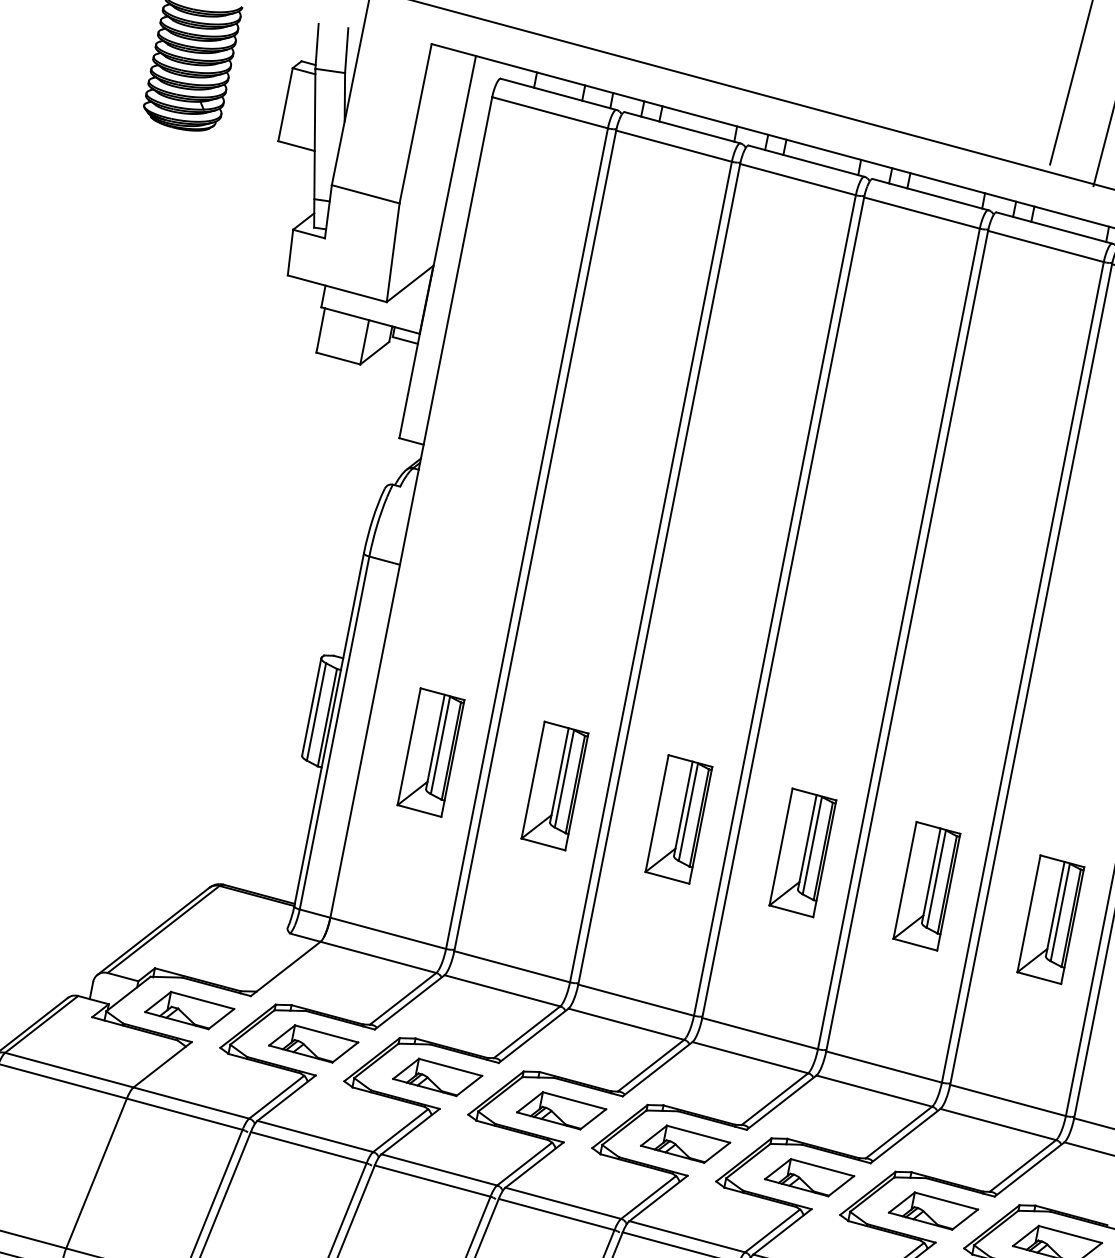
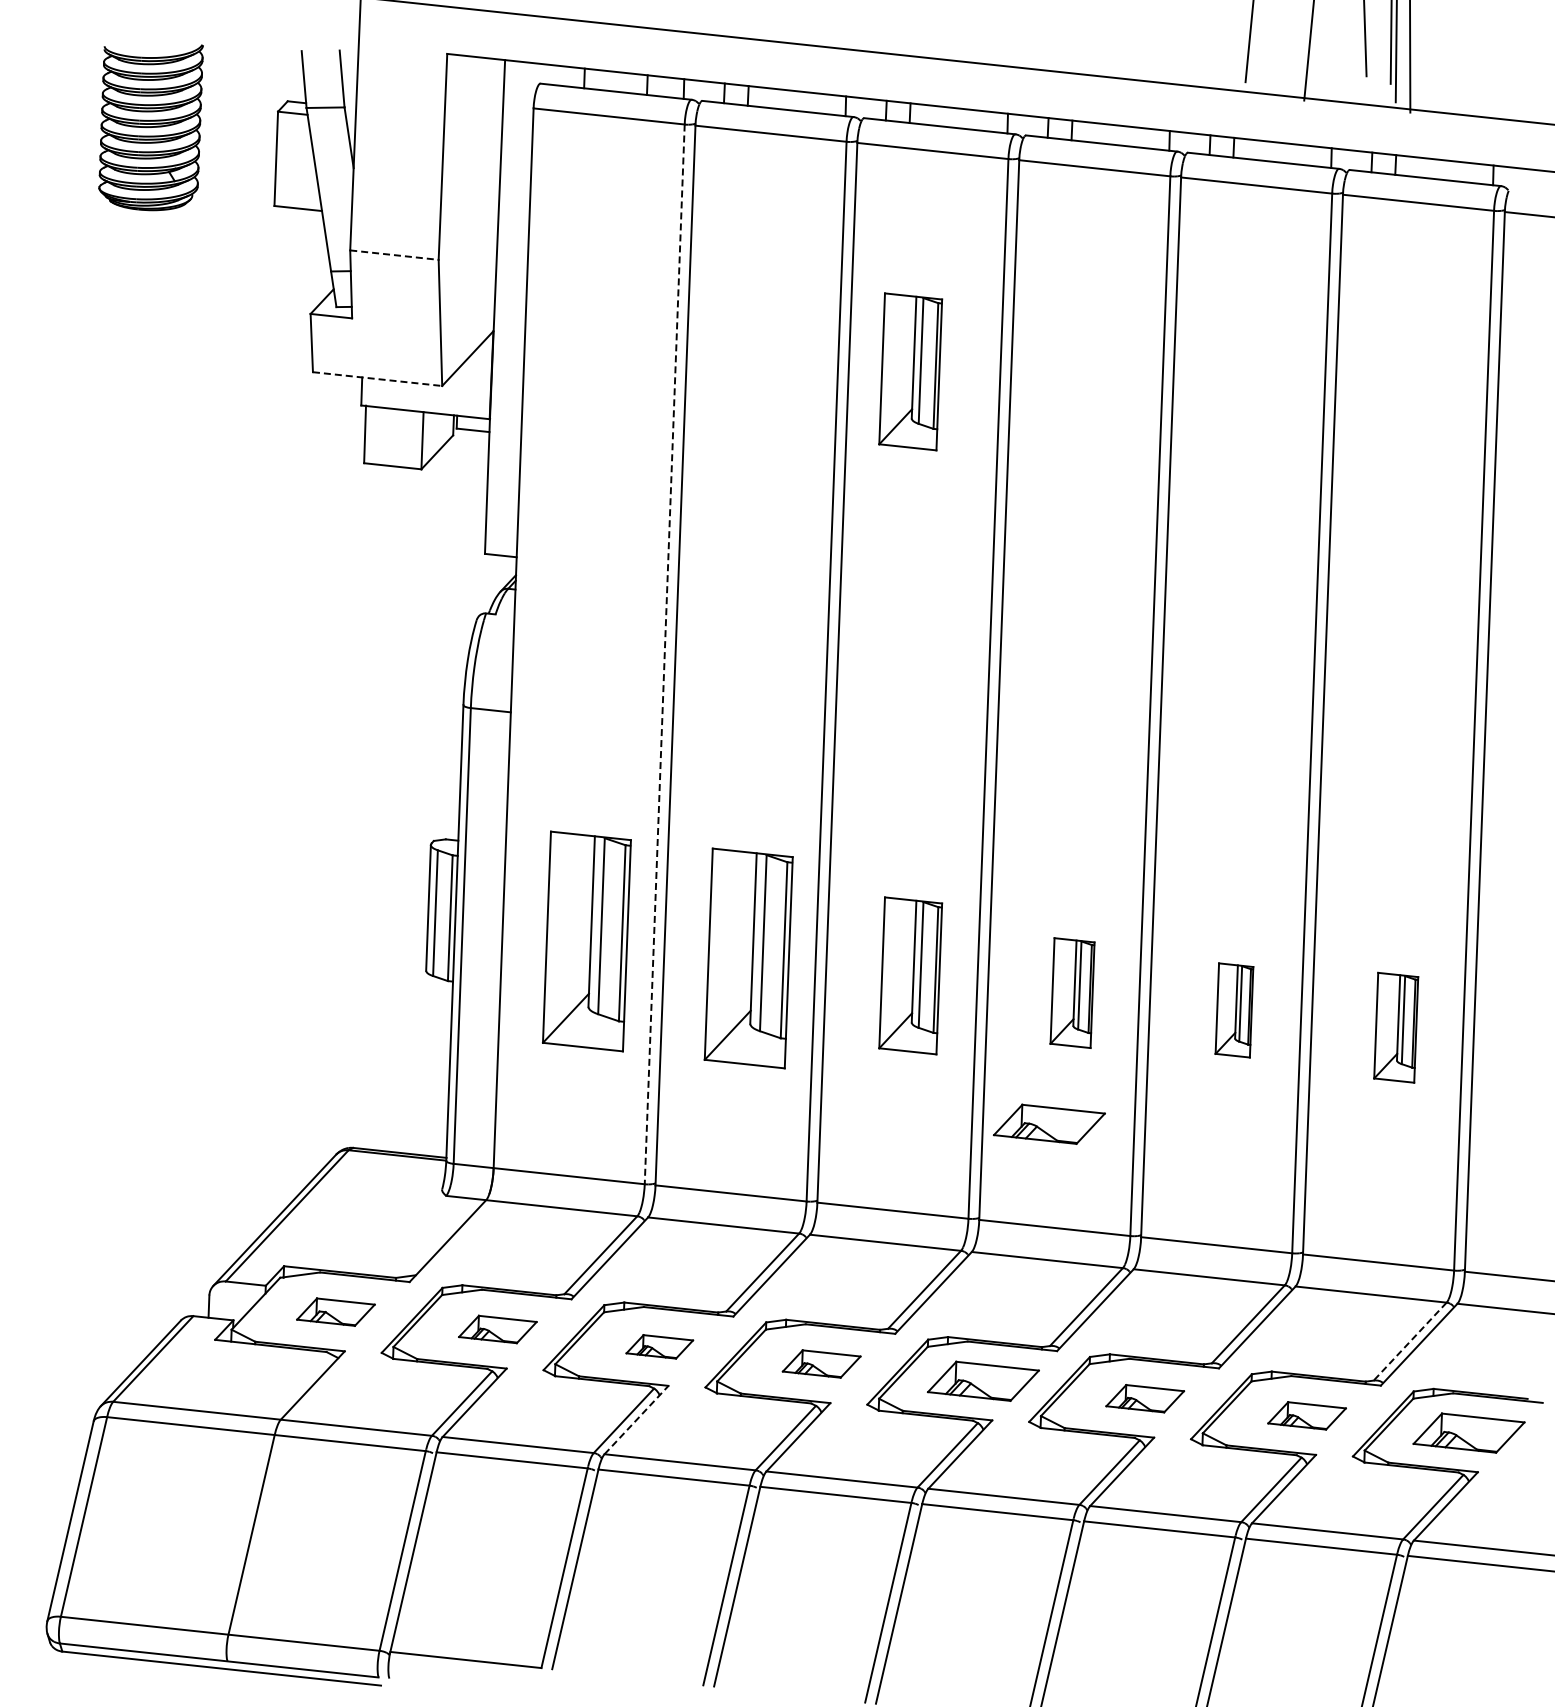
line: (365, 194) -> (394, 255), solid -> dashed
line: (337, 289) -> (377, 379), solid -> dashed
part: (753, 348) -> (910, 371), added
line: (526, 538) -> (664, 654), solid -> dashed
part: (430, 751) -> (586, 940), size x1.4
part: (554, 785) -> (748, 958), size x1.4
part: (802, 852) -> (1072, 992), size x0.7
part: (926, 886) -> (1234, 1010), size x0.6
part: (1050, 919) -> (1395, 1027), size x0.7
part: (768, 951) -> (1049, 1123), added
part: (189, 1009) -> (335, 1311), size x0.7
part: (313, 1043) -> (497, 1329), size x0.7
part: (437, 1077) -> (659, 1346), size x0.6
part: (561, 1110) -> (821, 1363), size x0.7
line: (410, 1131) -> (636, 1420), solid -> dashed
line: (1022, 1165) -> (1409, 1341), solid -> dashed
part: (808, 1177) -> (1144, 1398), size x0.7
part: (933, 1210) -> (1306, 1415), size x0.7

